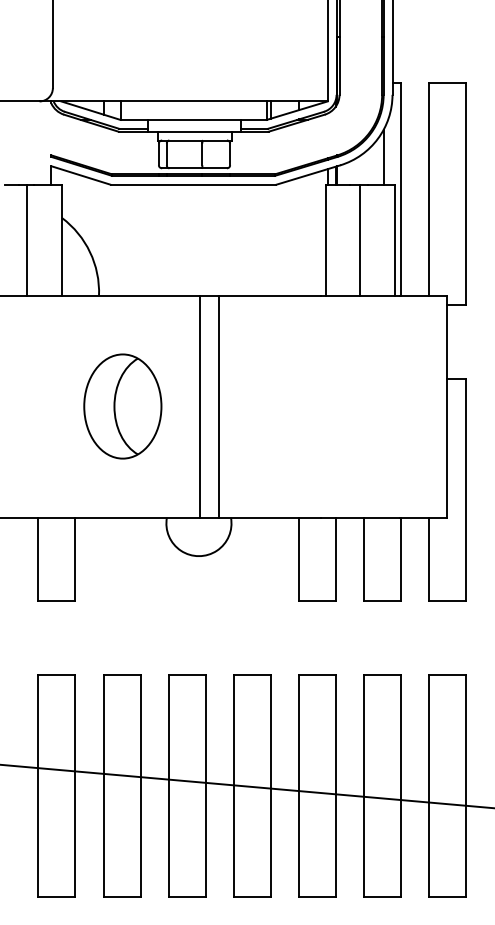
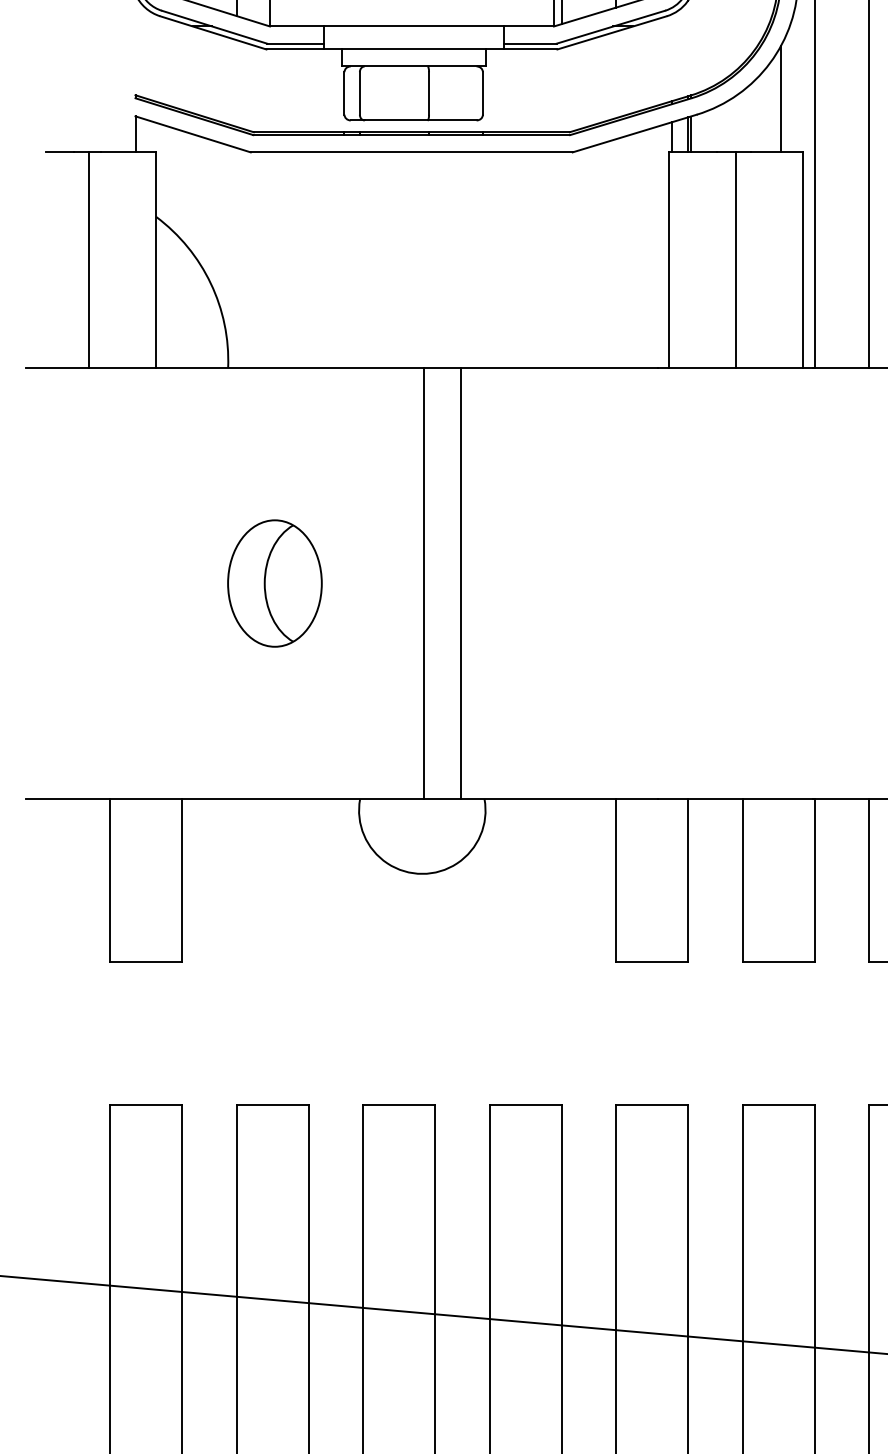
part: (123, 406) -> (275, 583), size x0.62

